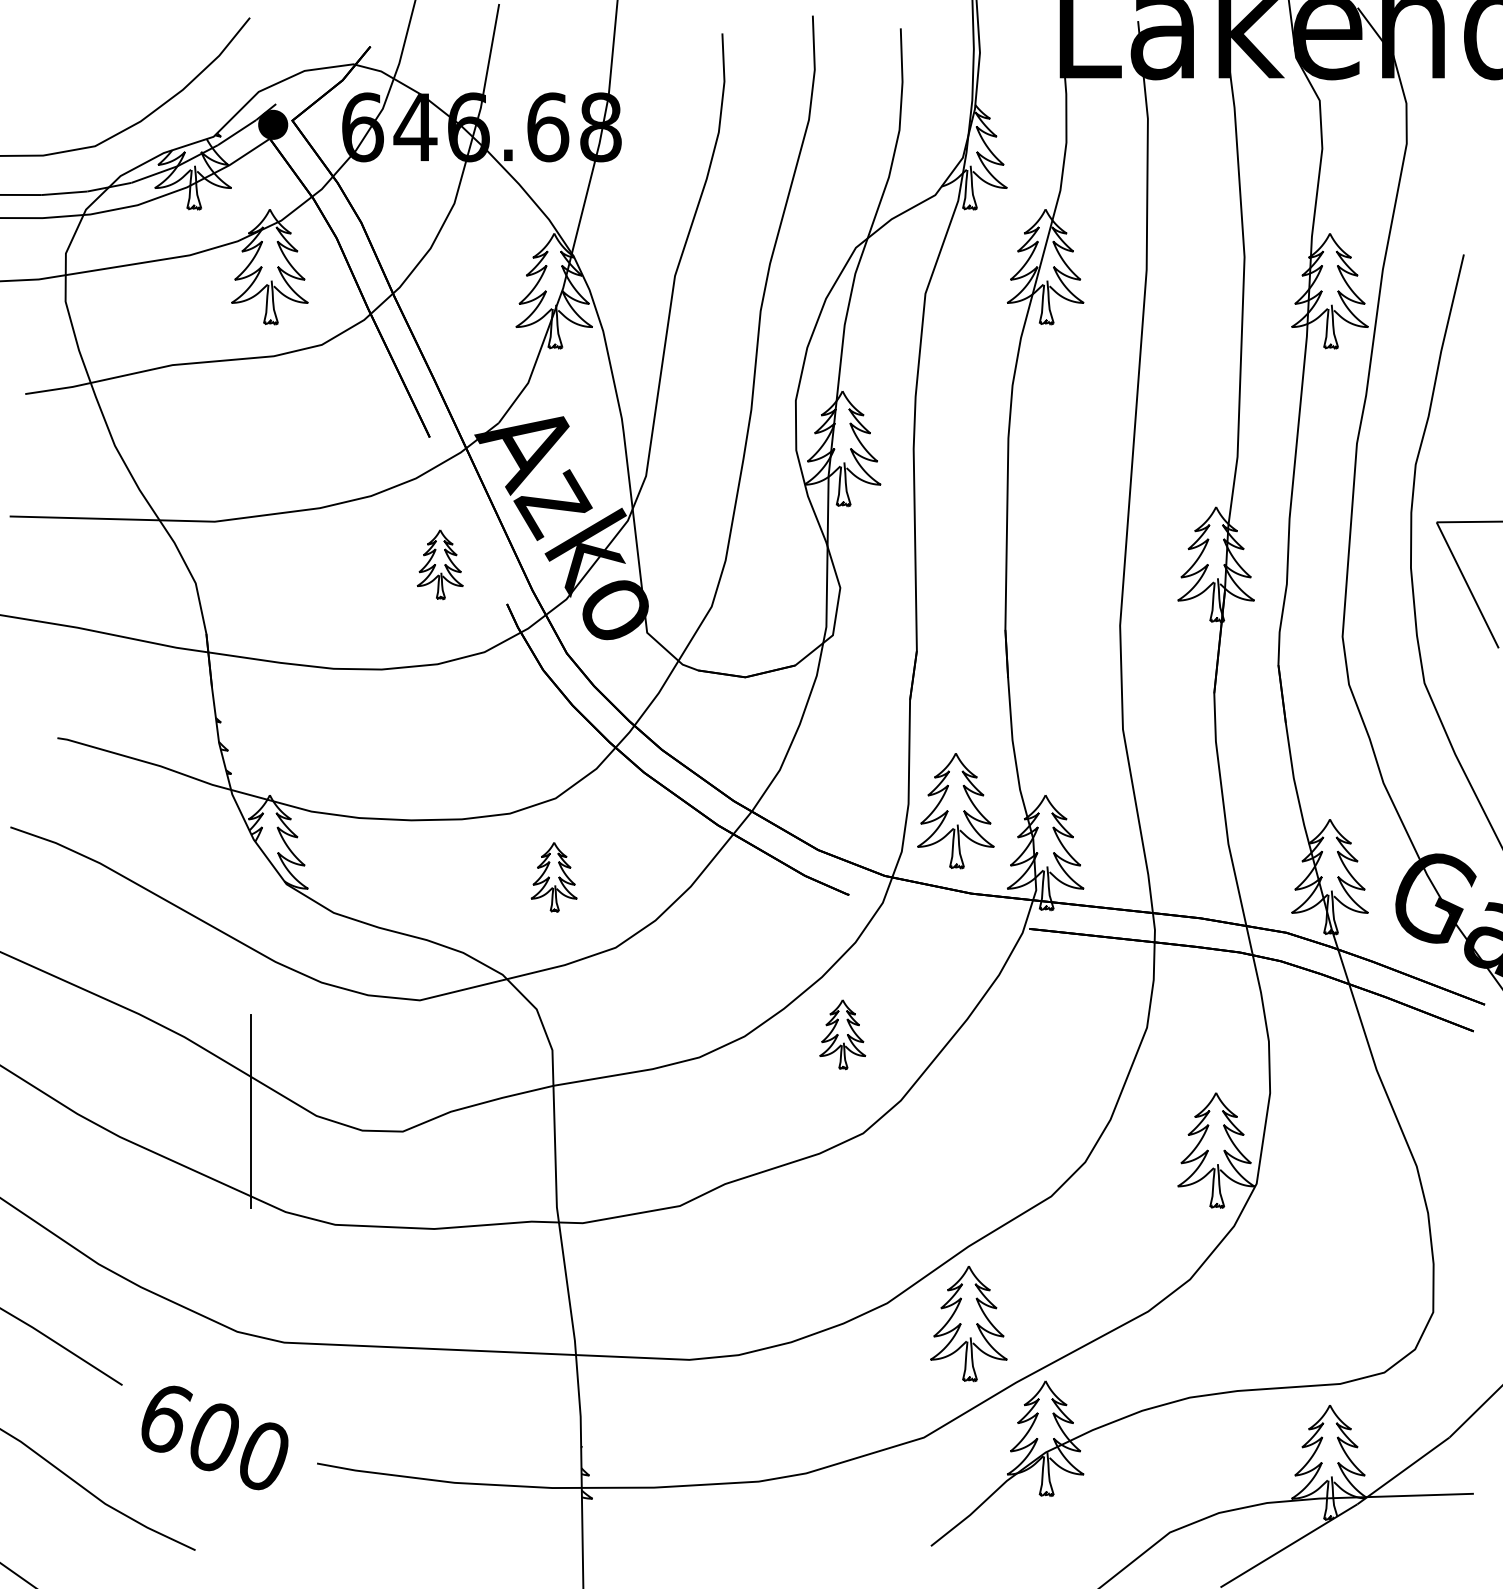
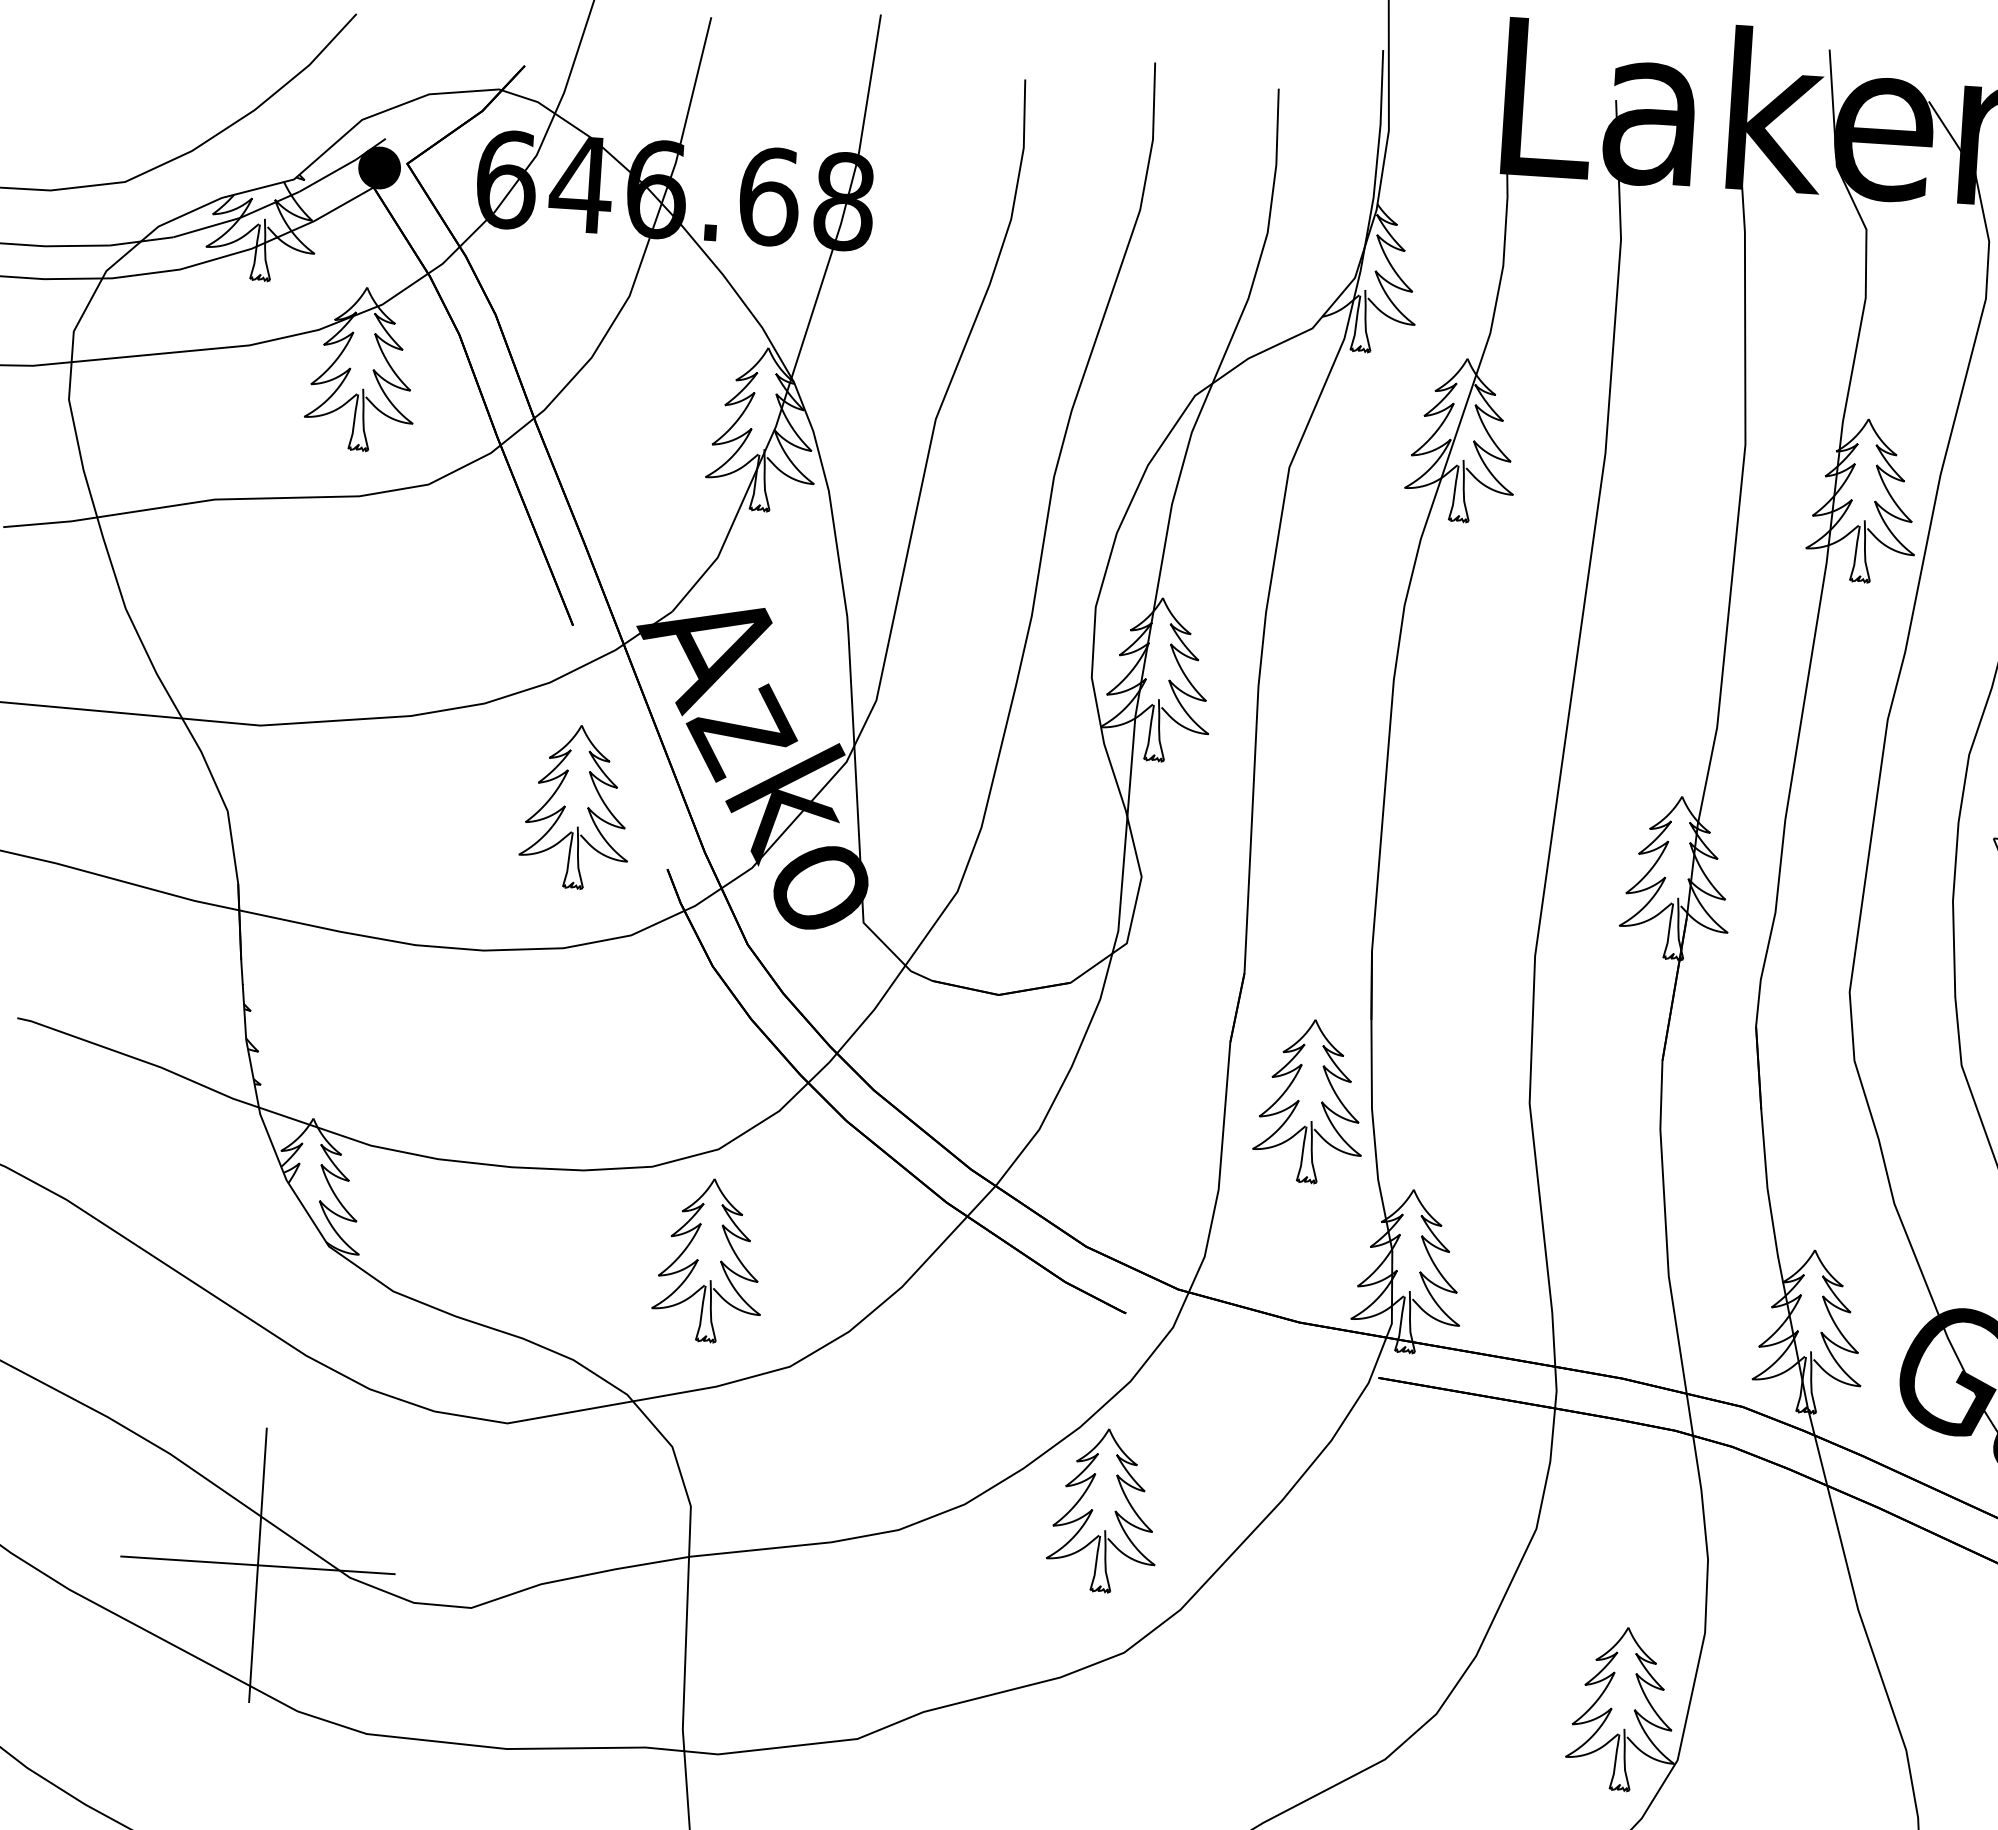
part: (439, 564) -> (575, 806), size x1.67
part: (955, 811) -> (1309, 1102), moved
part: (553, 877) -> (708, 1261), size x1.67
part: (842, 1034) -> (1103, 1510), size x1.67
line: (250, 1111) -> (256, 1565), added

